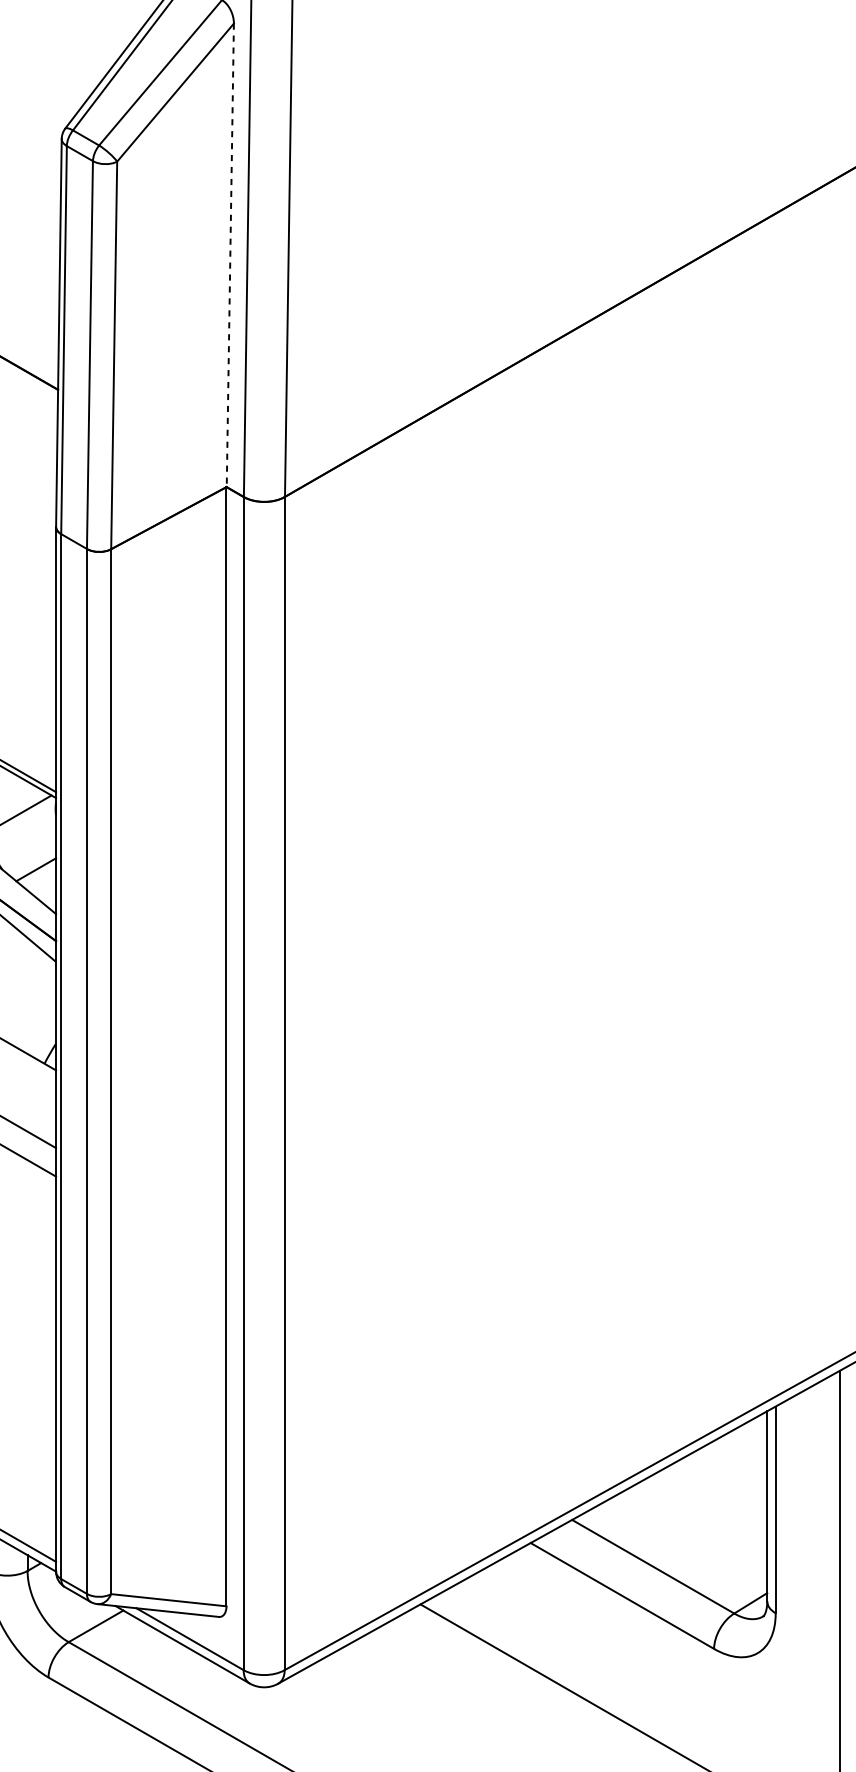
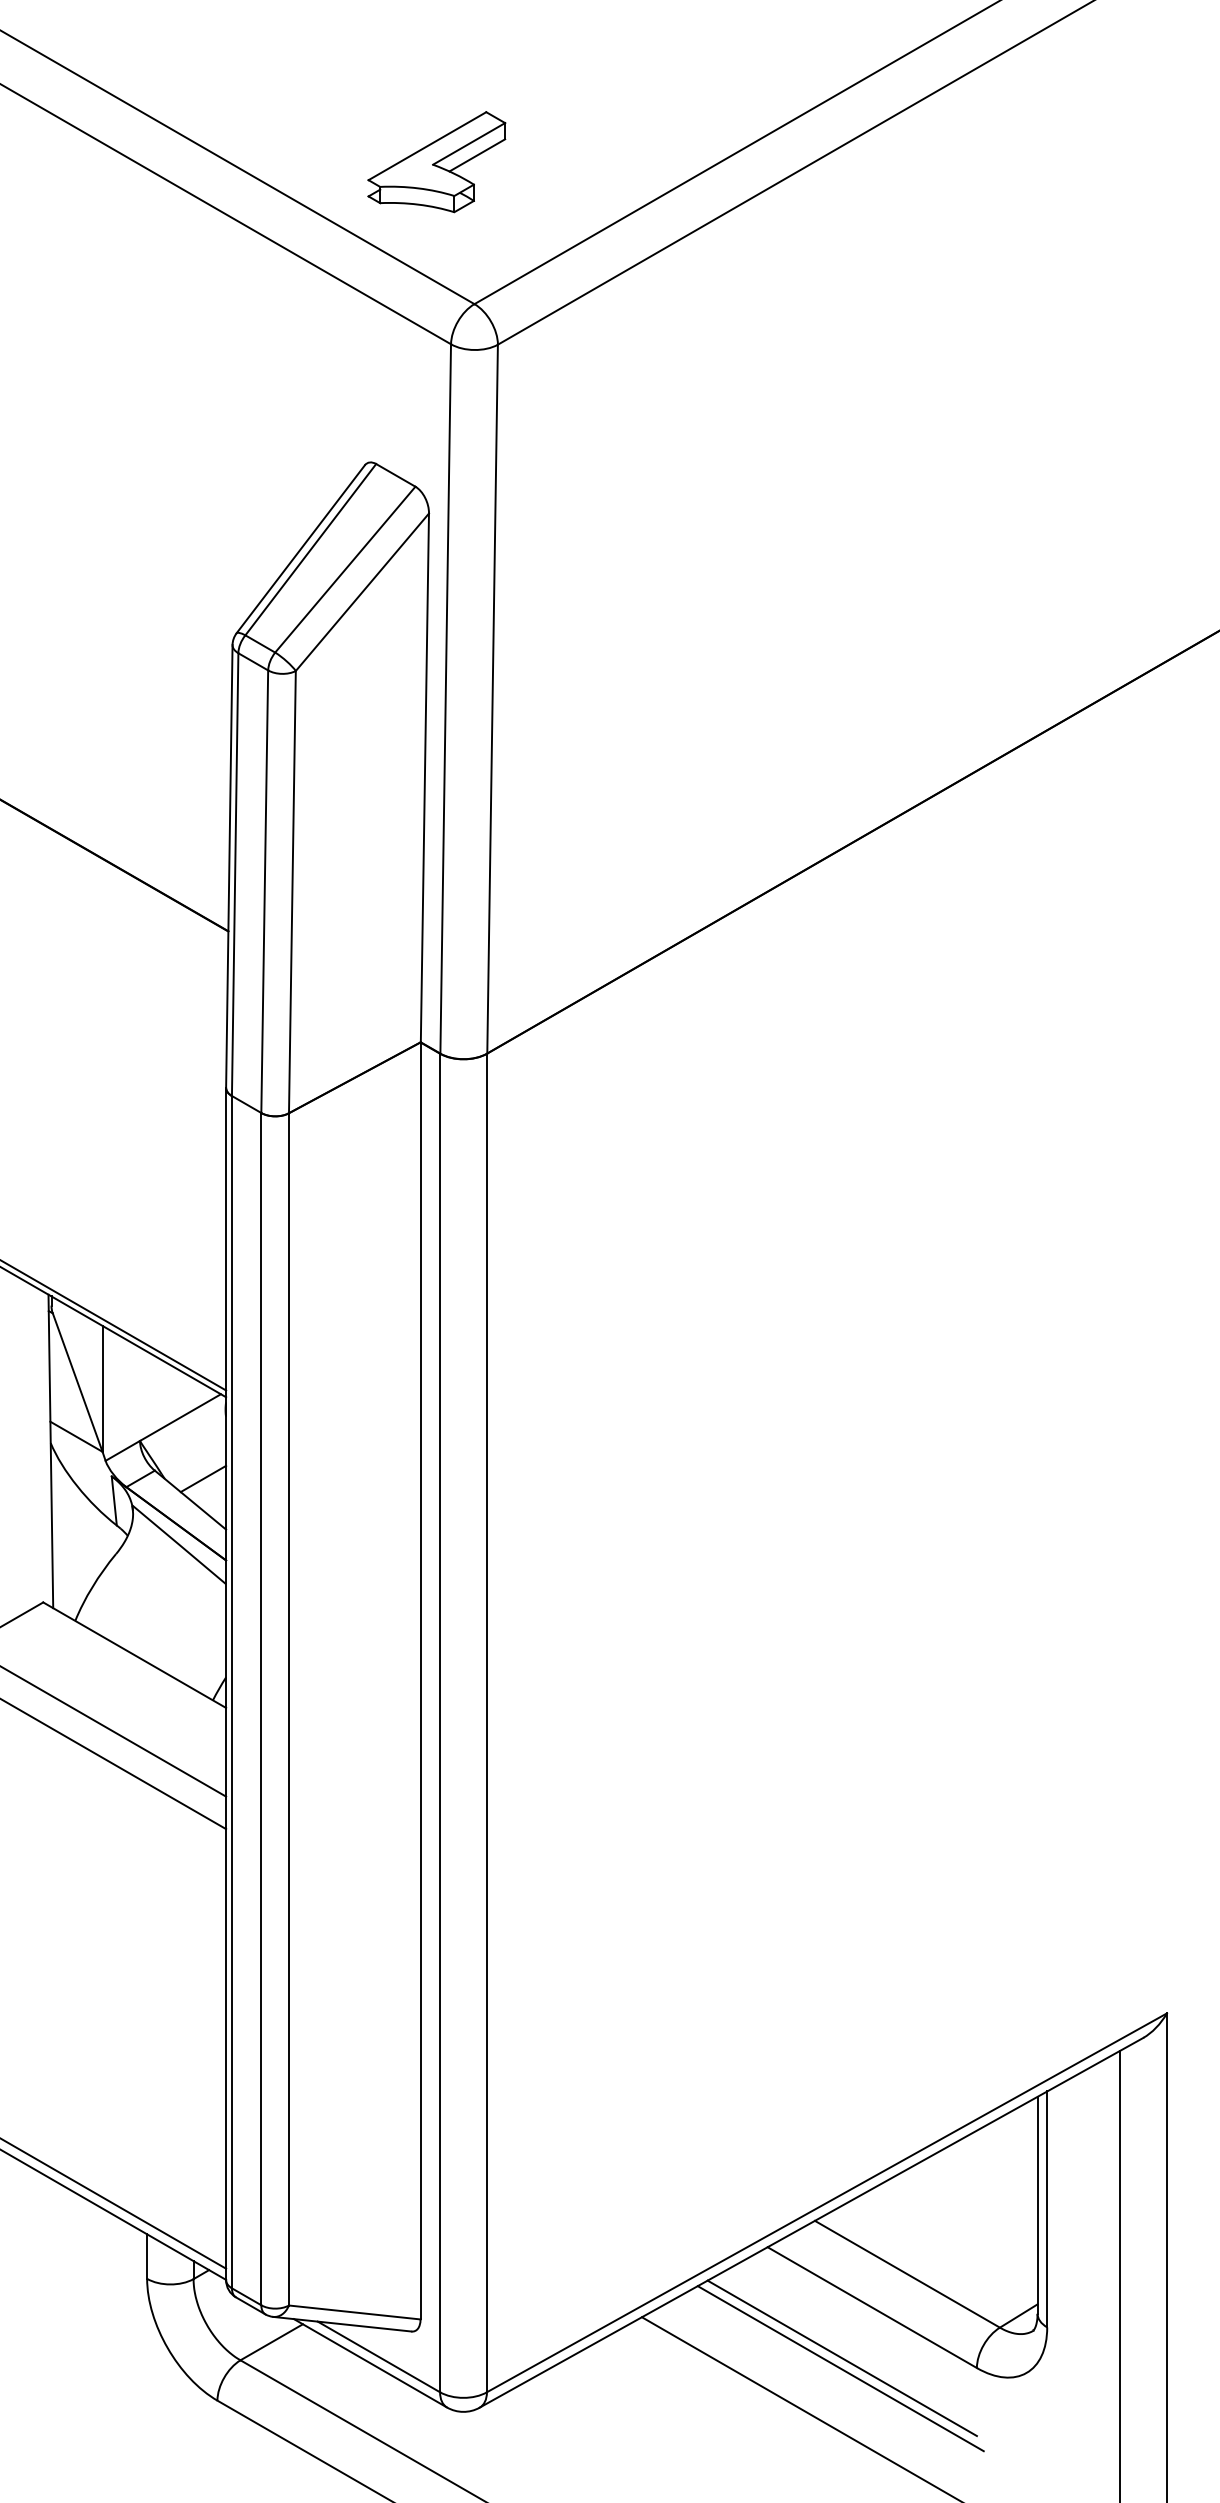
line: (229, 255) -> (424, 778), dashed -> solid
line: (595, 1640) -> (841, 2358), added
line: (594, 1649) -> (840, 2368), added

